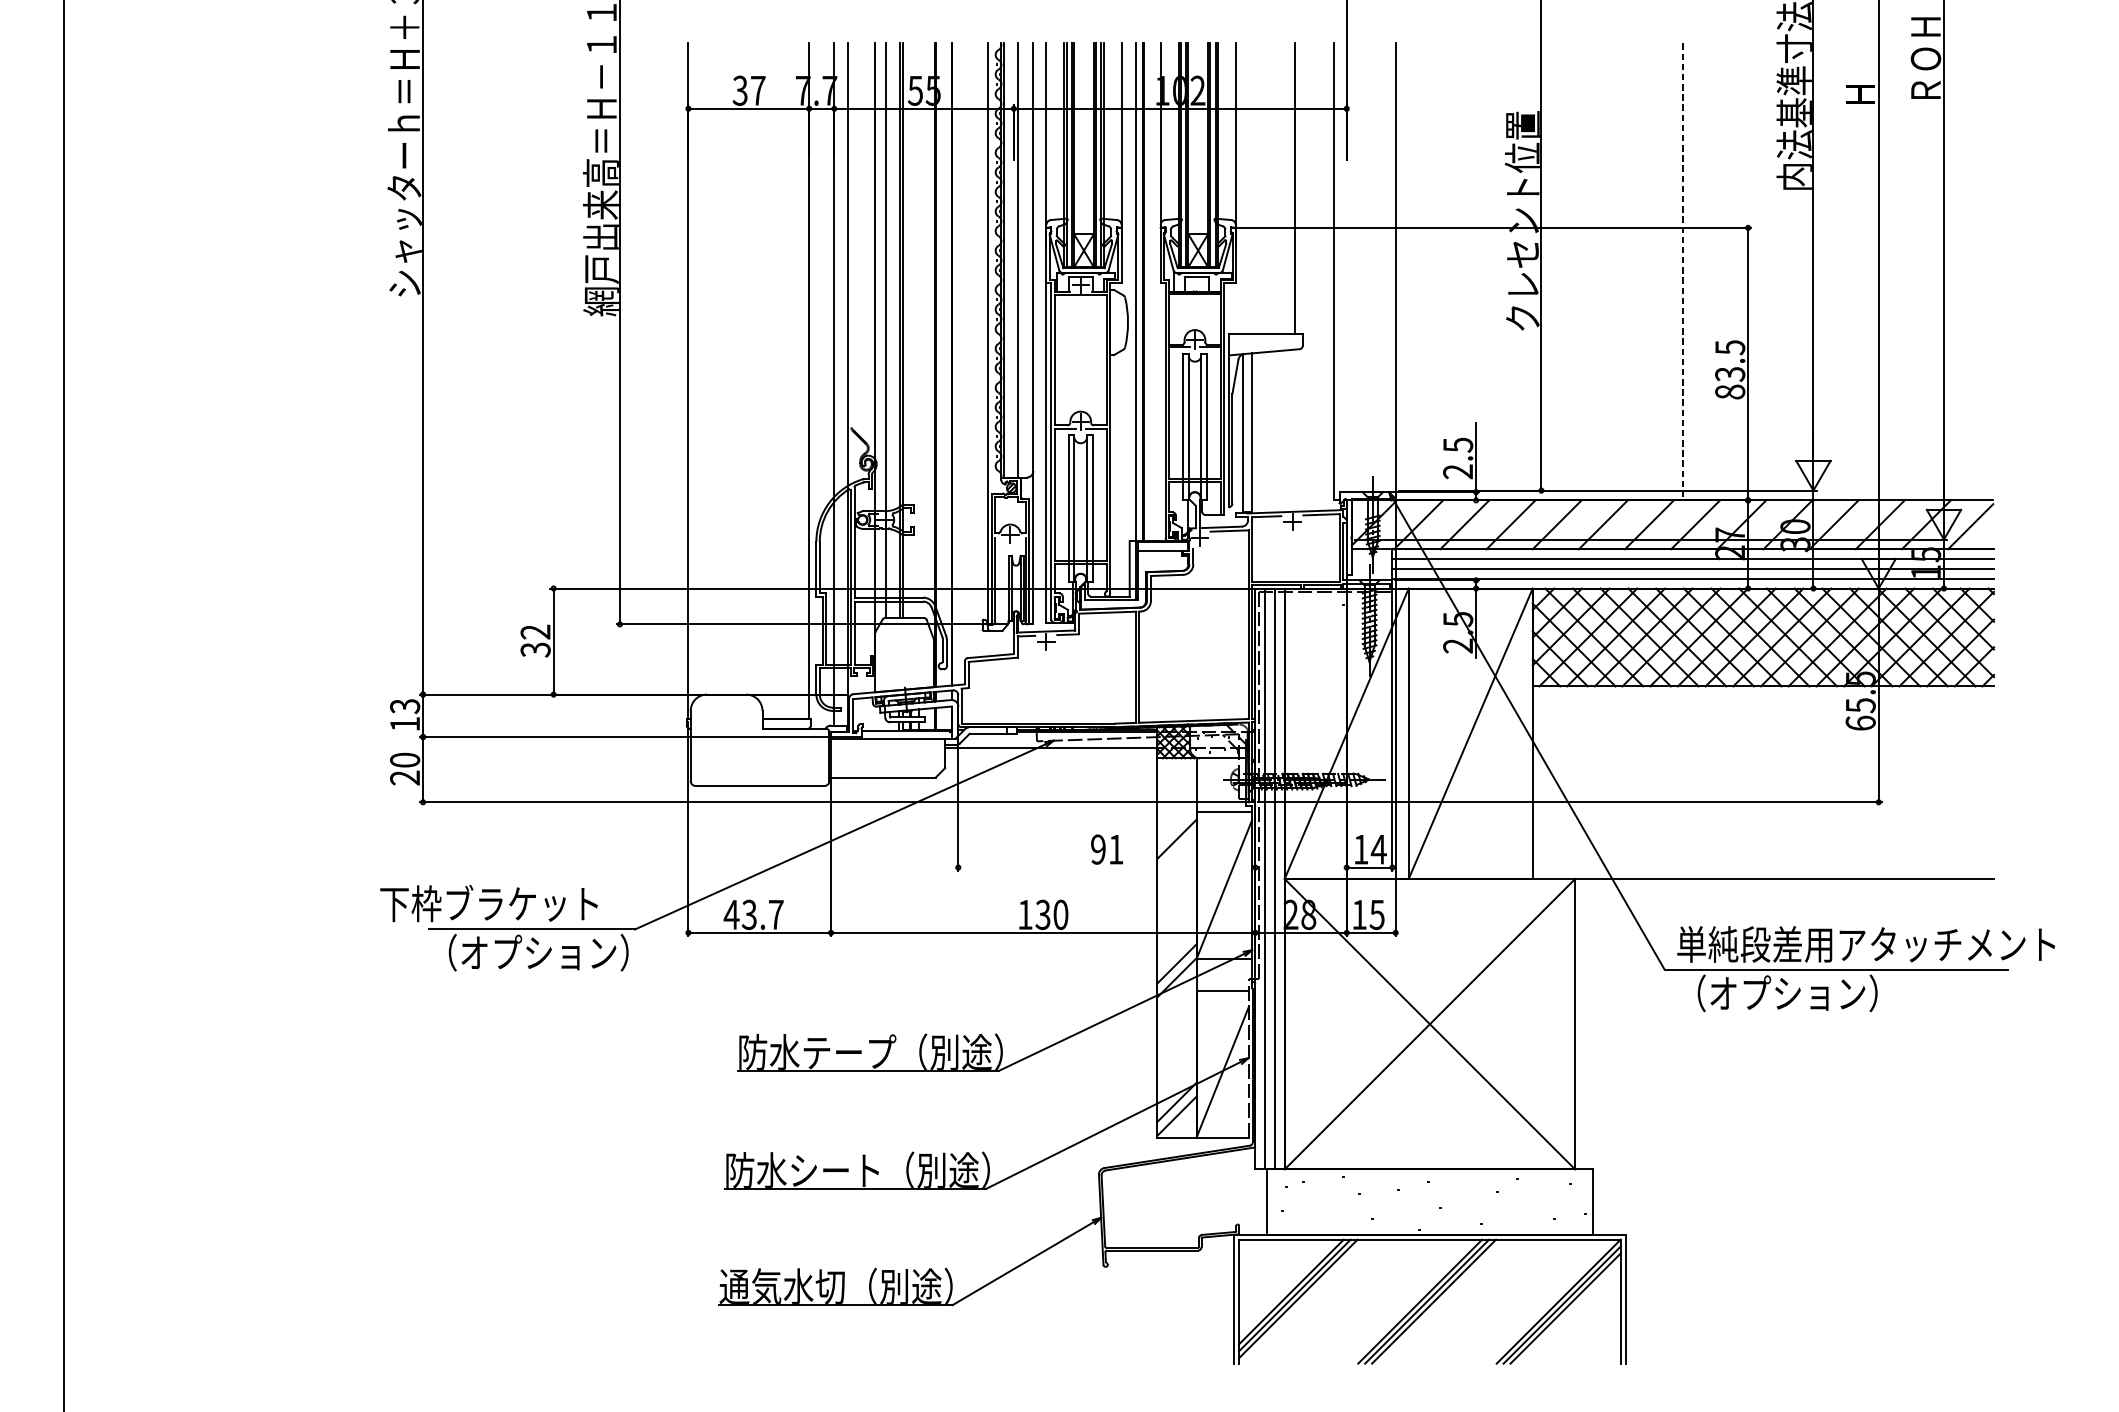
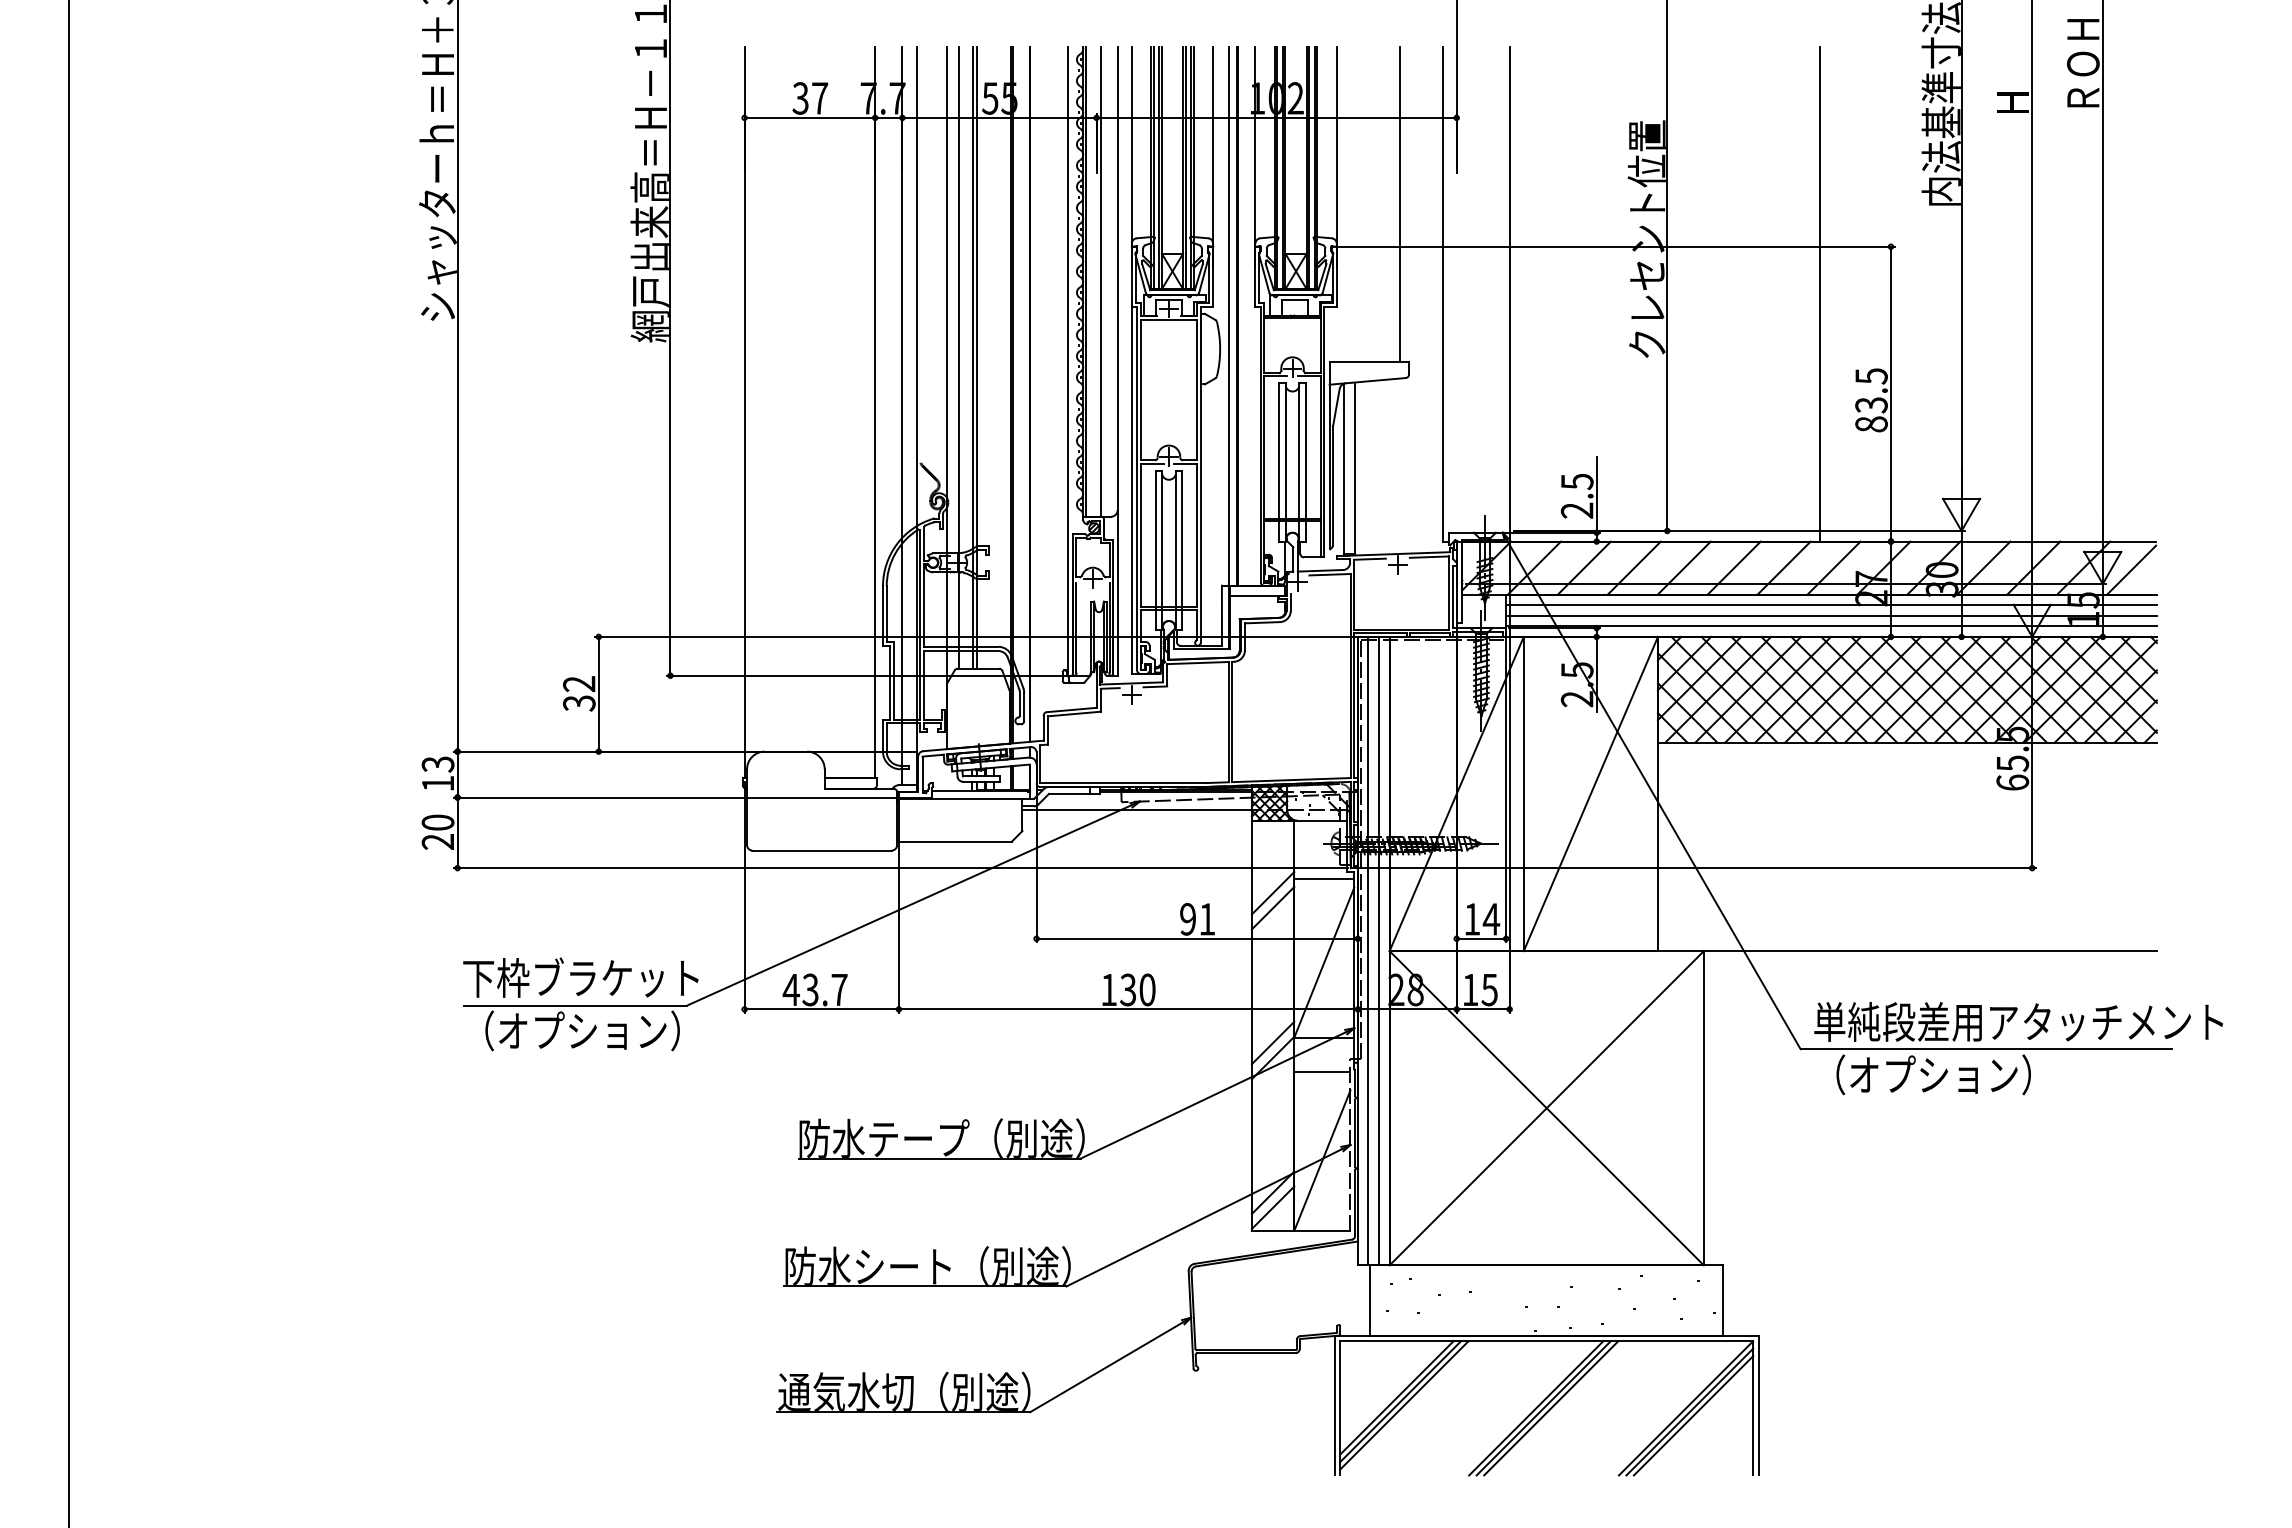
line: (1683, 271) -> (1820, 294), dashed -> solid
line: (1176, 825) -> (1272, 893), added
line: (1106, 867) -> (1196, 938), added
text: (488, 903) -> (580, 977), moved

